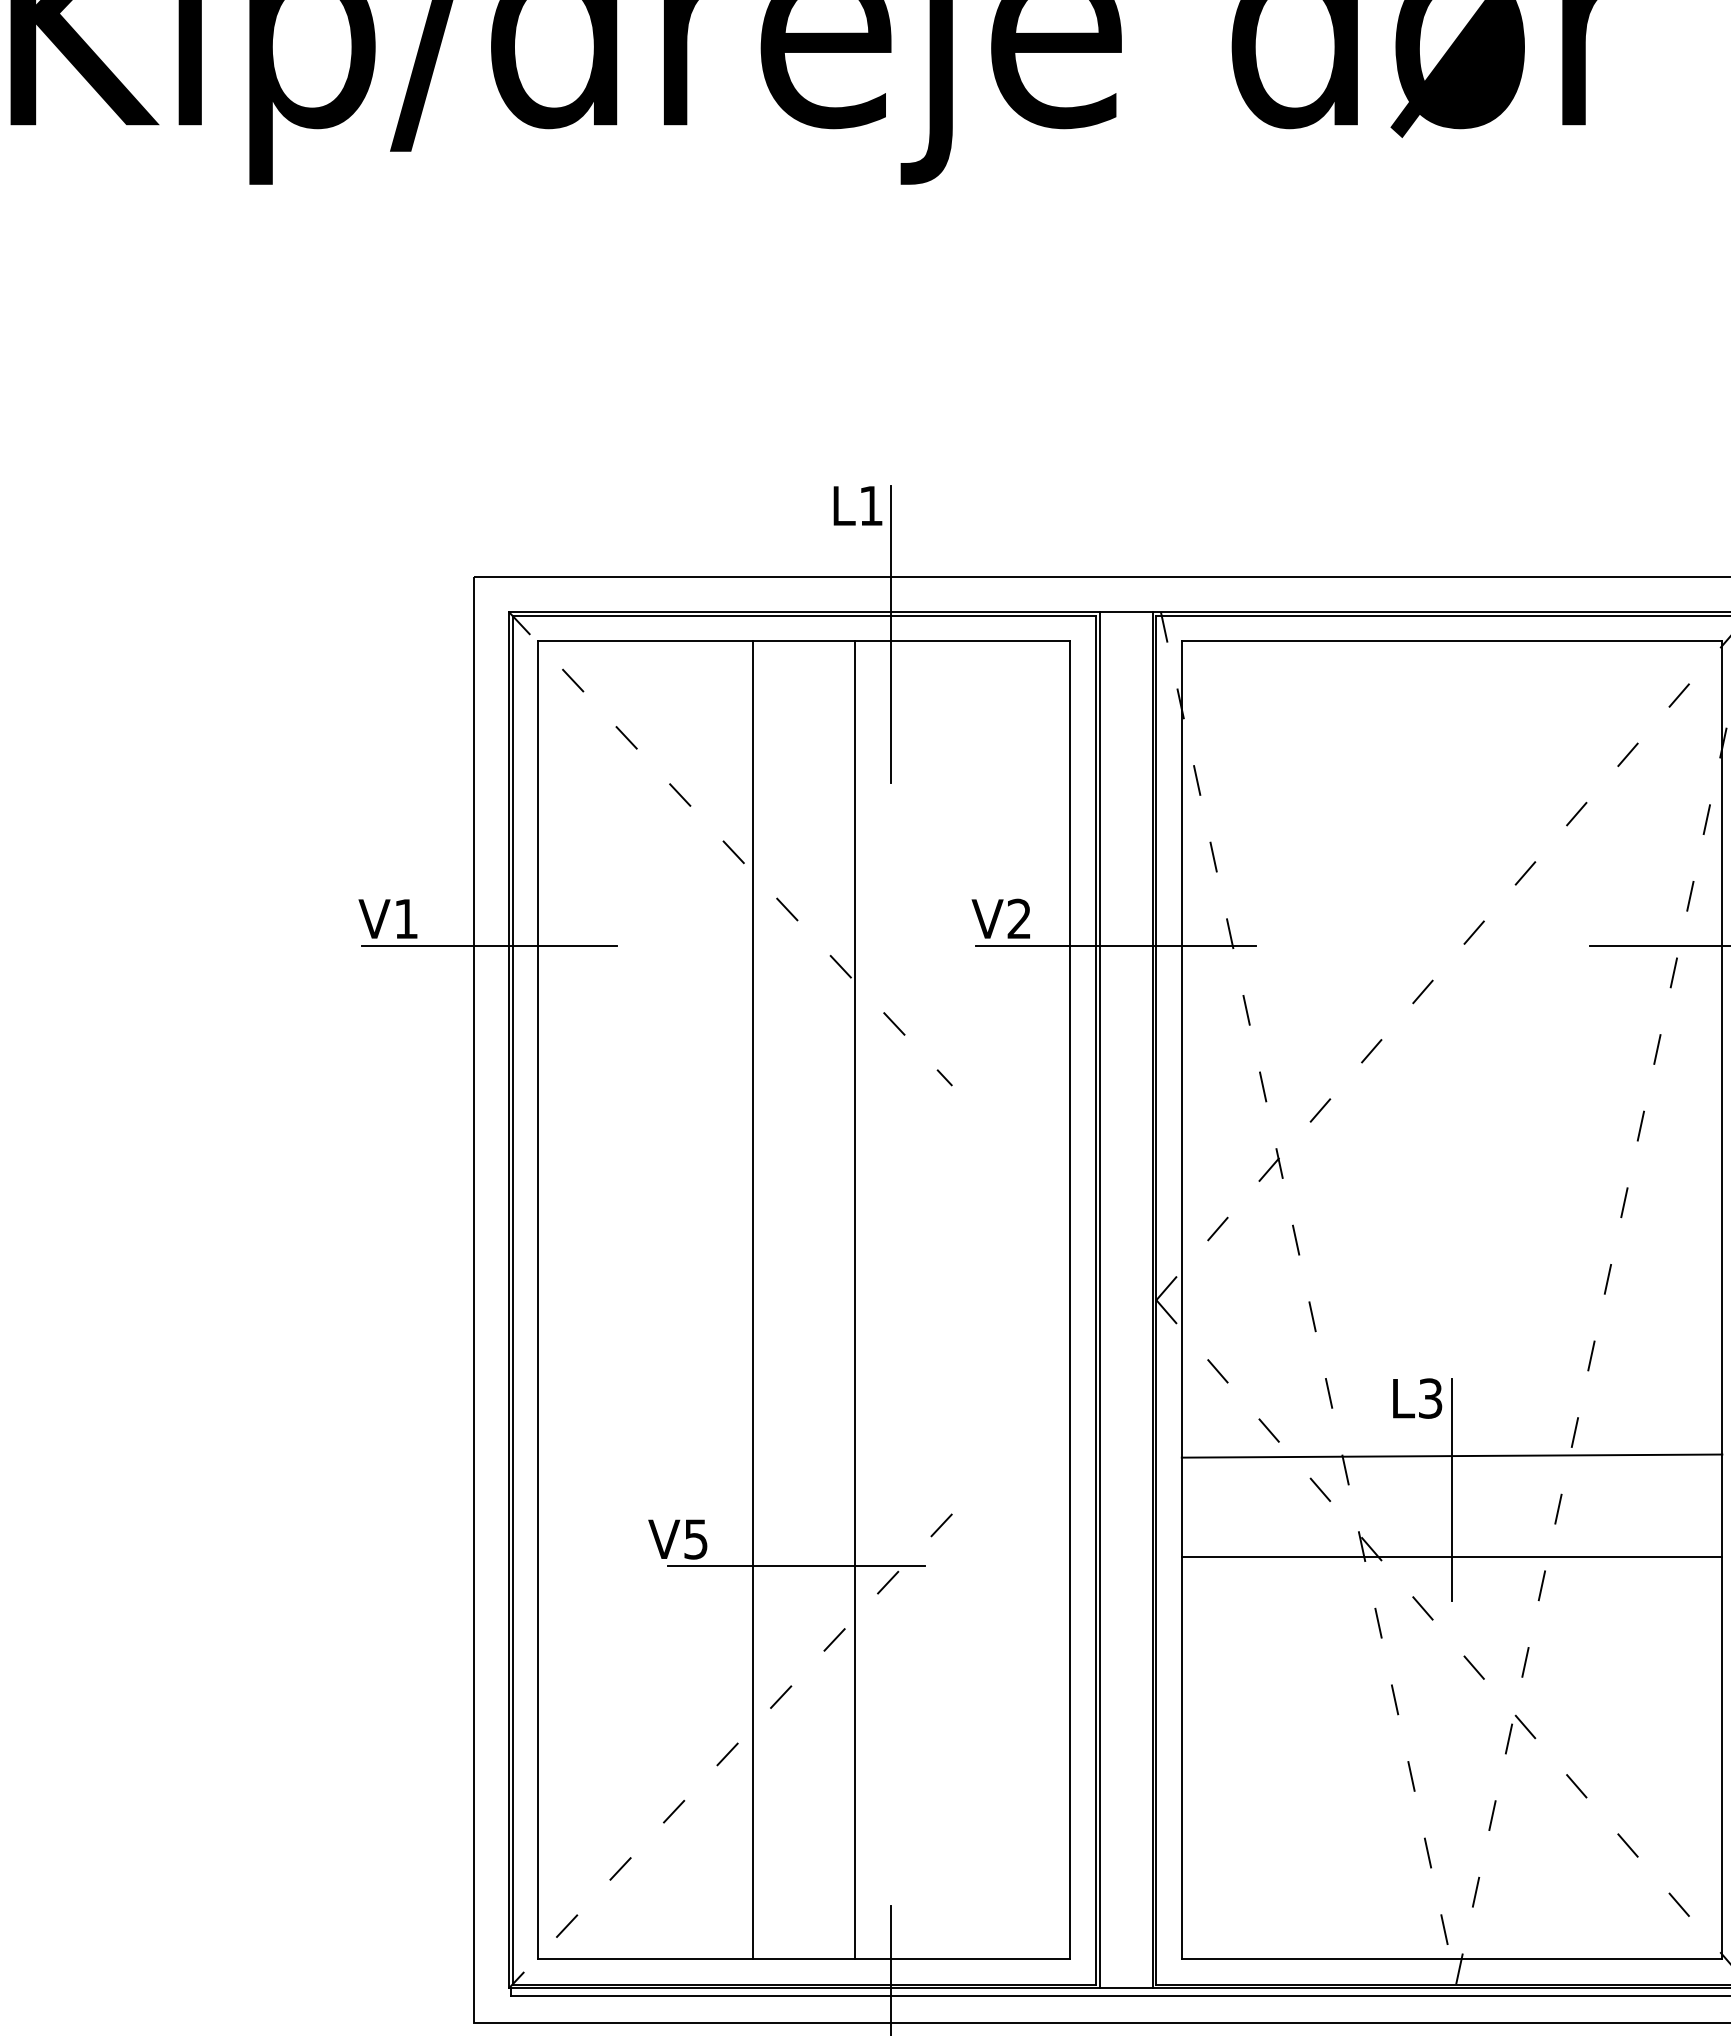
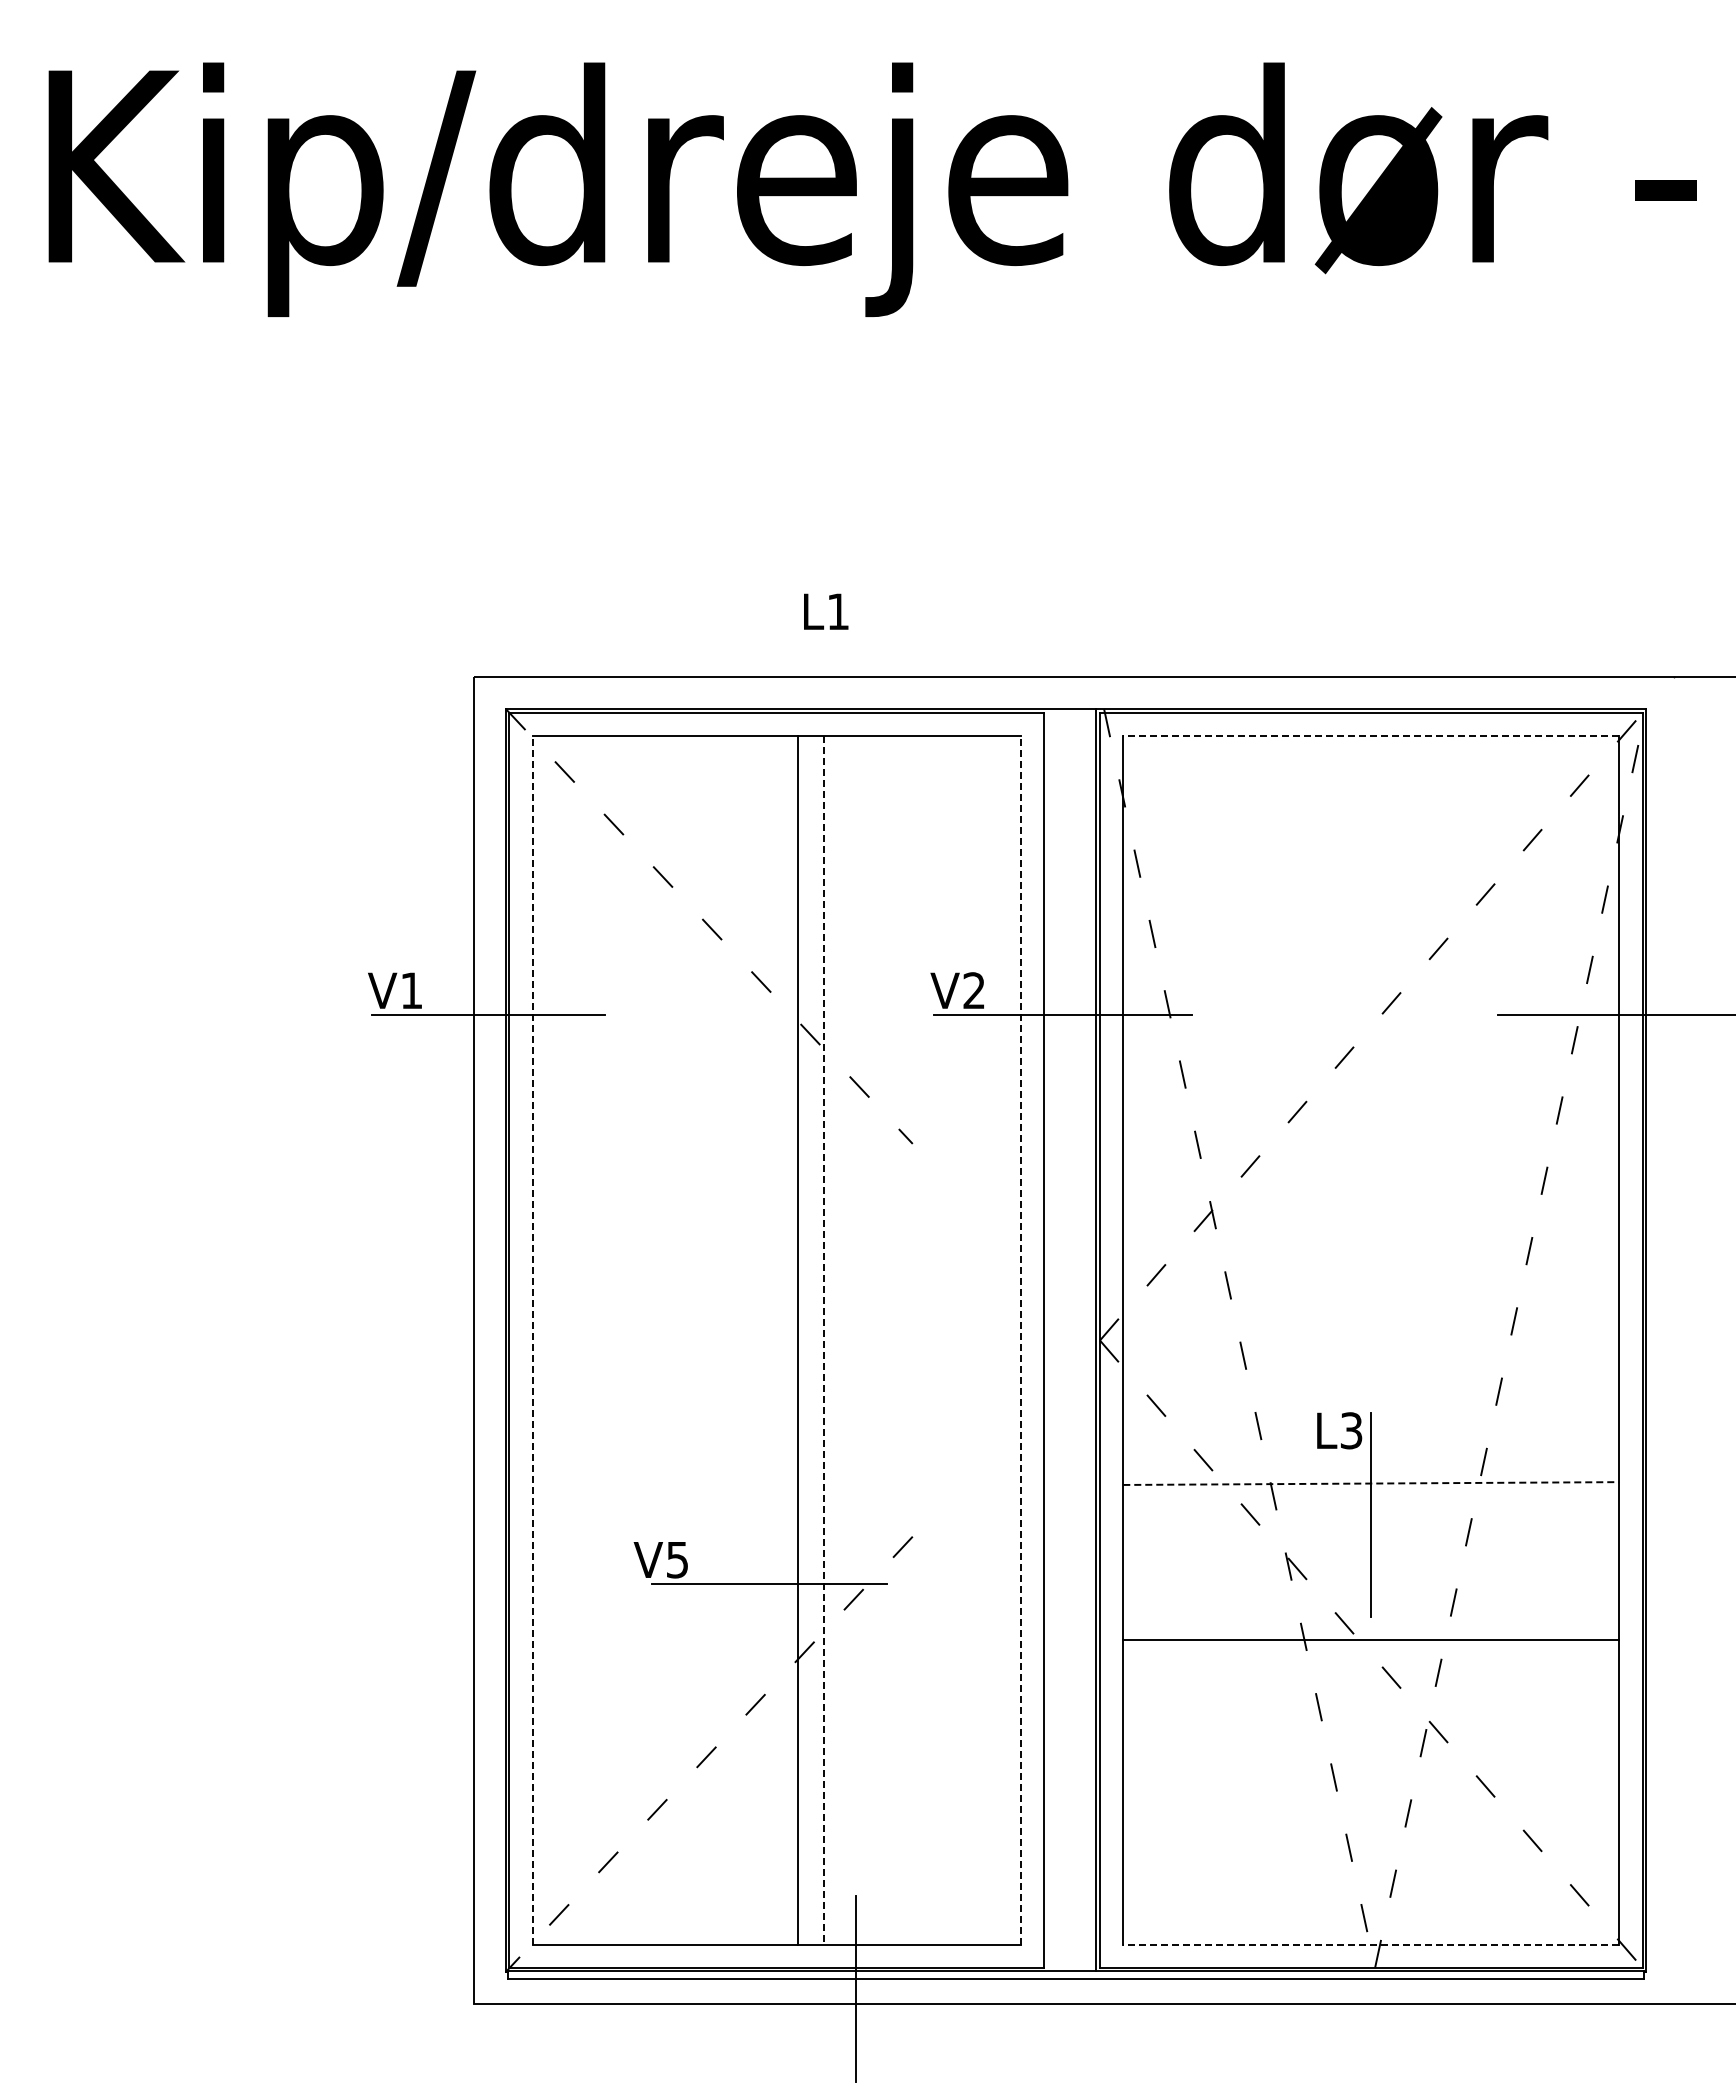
line: (891, 634) -> (856, 729), removed
line: (1452, 640) -> (1371, 735), solid -> dashed
line: (537, 1300) -> (532, 1340), solid -> dashed
line: (753, 1300) -> (798, 1340), moved
line: (855, 1300) -> (823, 1340), solid -> dashed
line: (1070, 1300) -> (1021, 1340), solid -> dashed
line: (1099, 1300) -> (1047, 1340), removed
line: (1452, 1456) -> (1371, 1483), solid -> dashed
line: (1452, 1556) -> (1371, 1639), moved
line: (1452, 1959) -> (1371, 1945), solid -> dashed

